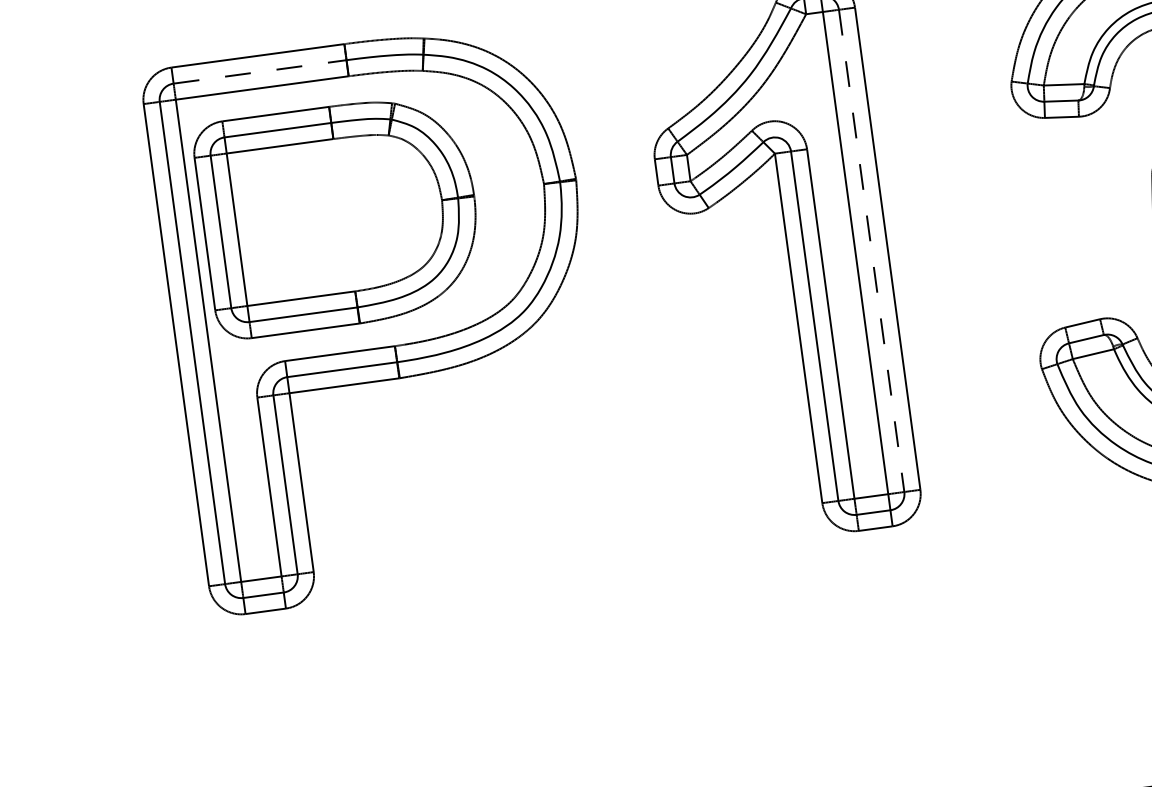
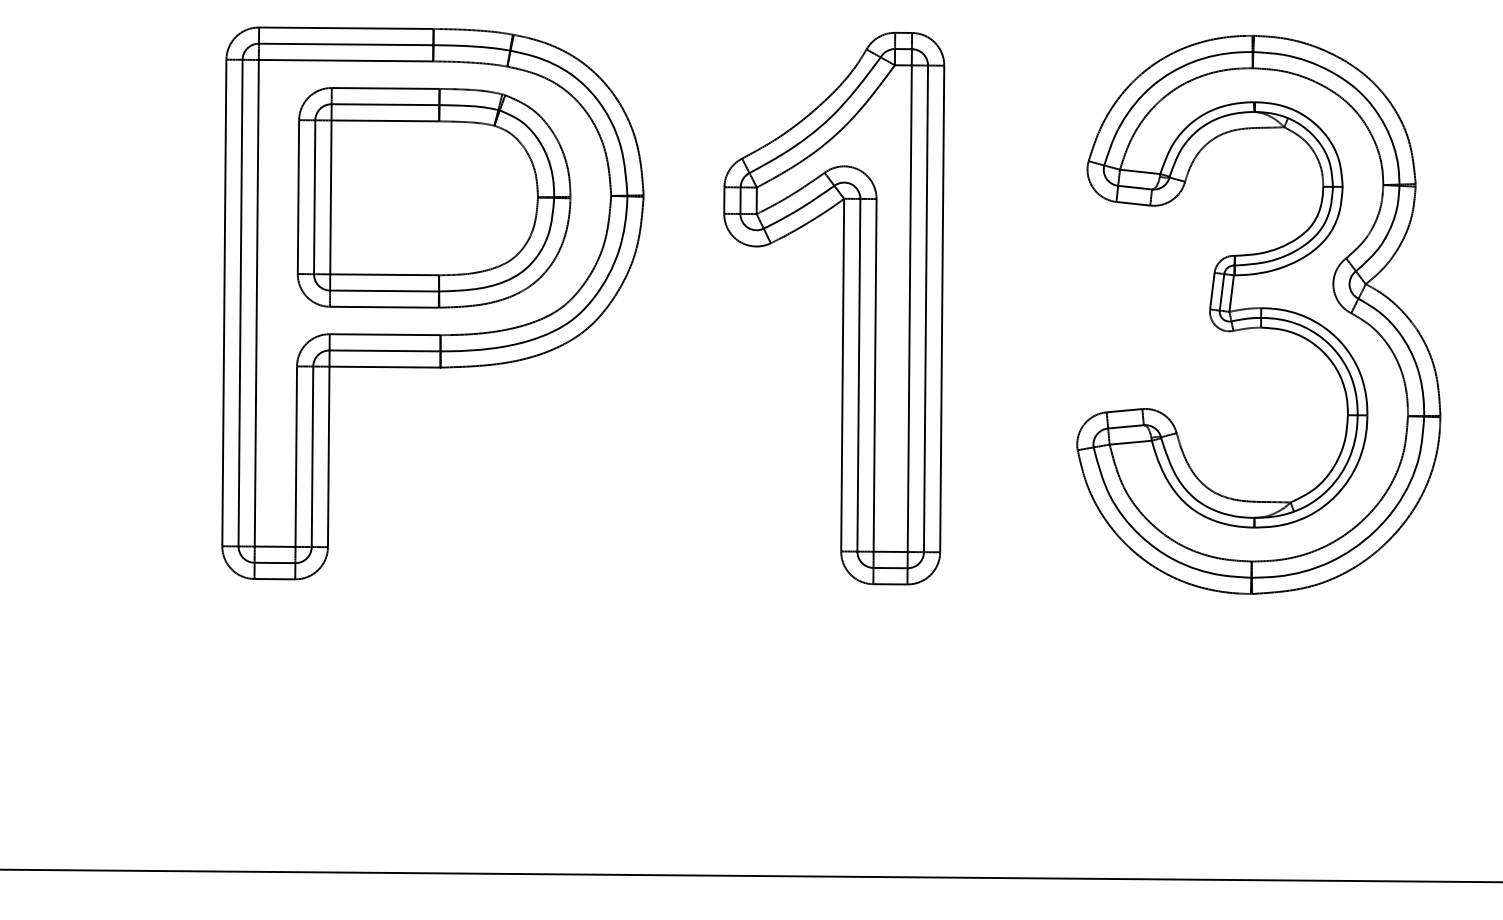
line: (260, 71) -> (346, 44), dashed -> solid
part: (338, 215) -> (433, 197), moved
line: (871, 251) -> (925, 309), dashed -> solid

